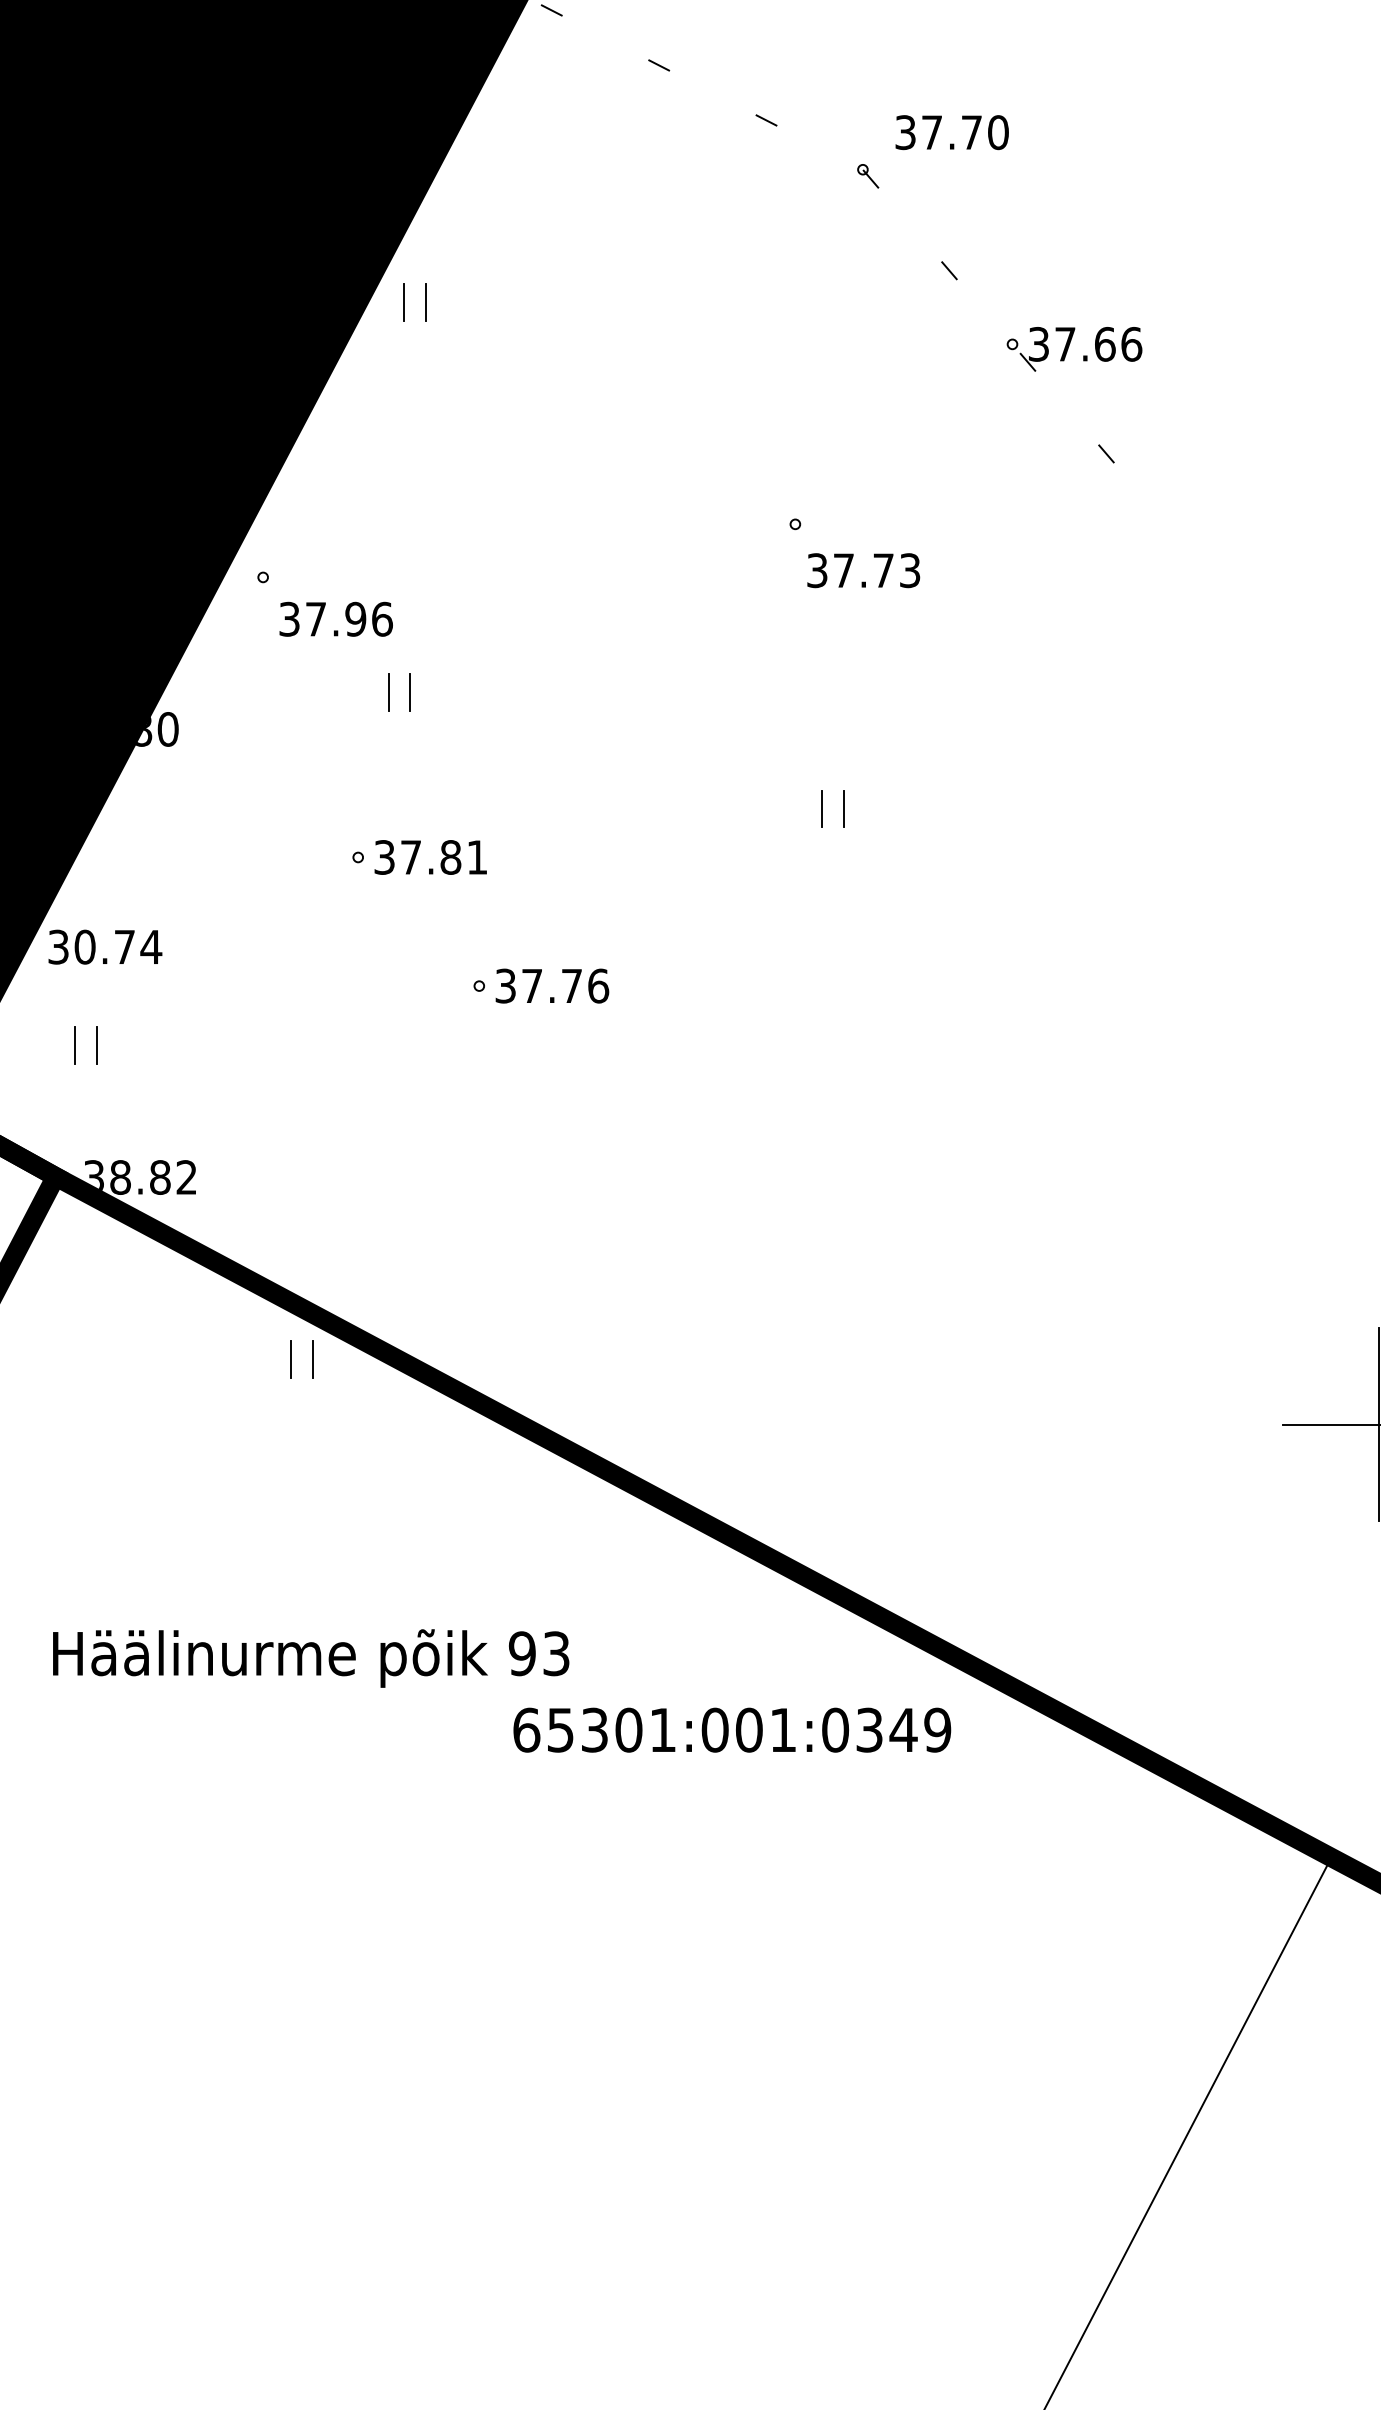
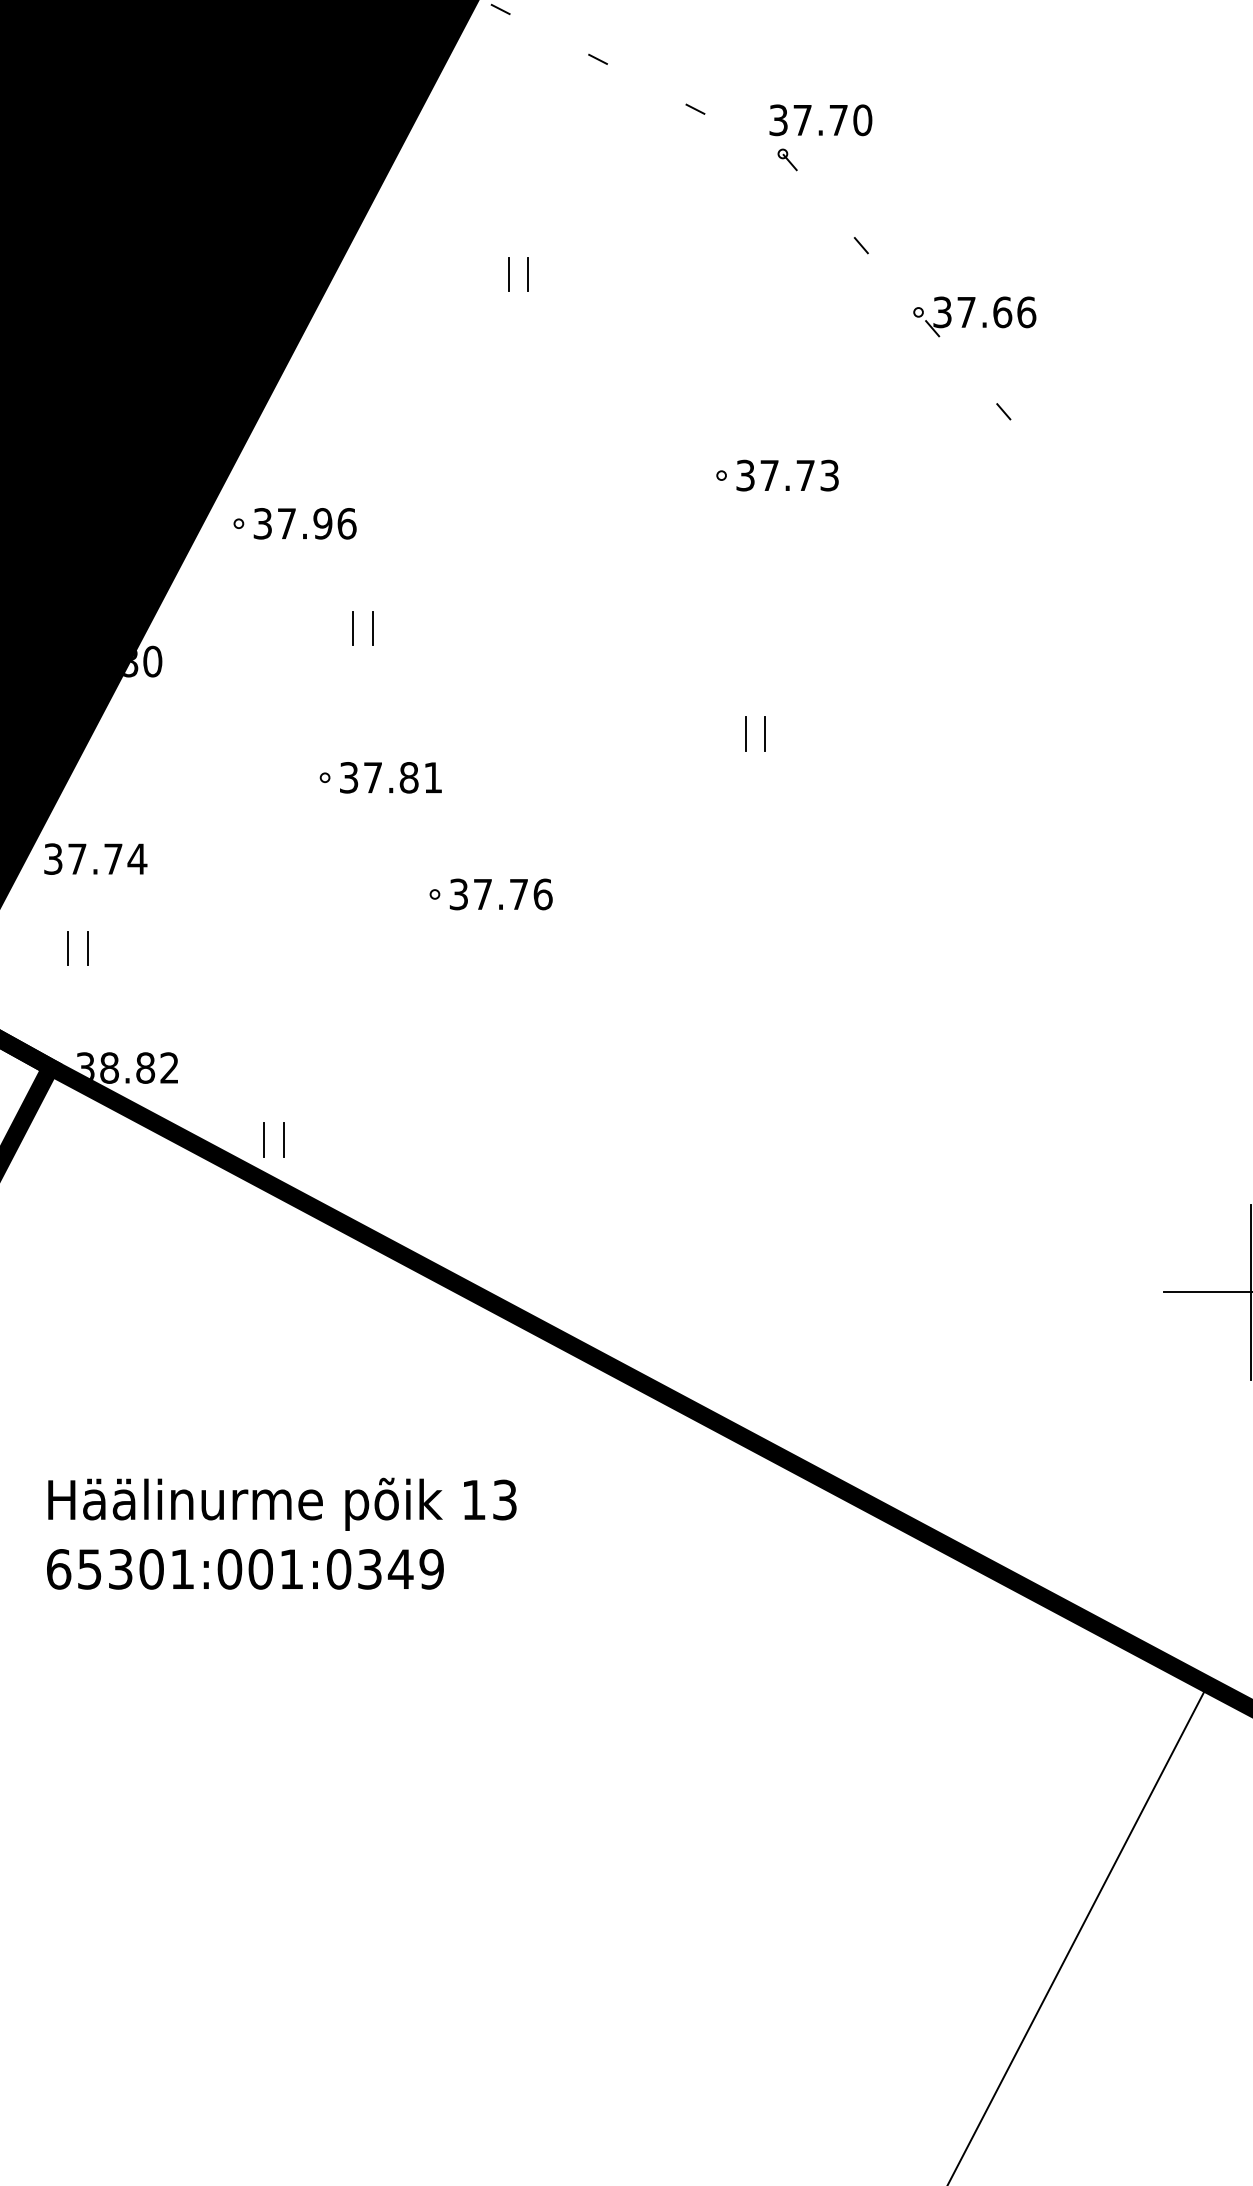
text: (951, 132) -> (820, 120), moved
part: (404, 302) -> (509, 274), moved
text: (863, 570) -> (787, 475), moved
text: (335, 619) -> (304, 523), moved
text: (85, 946) -> (77, 858), 30.74 -> 37.74
part: (291, 1358) -> (264, 1139), moved
text: (521, 1653) -> (473, 1499), 93 -> 13
text: (732, 1730) -> (245, 1569), moved

